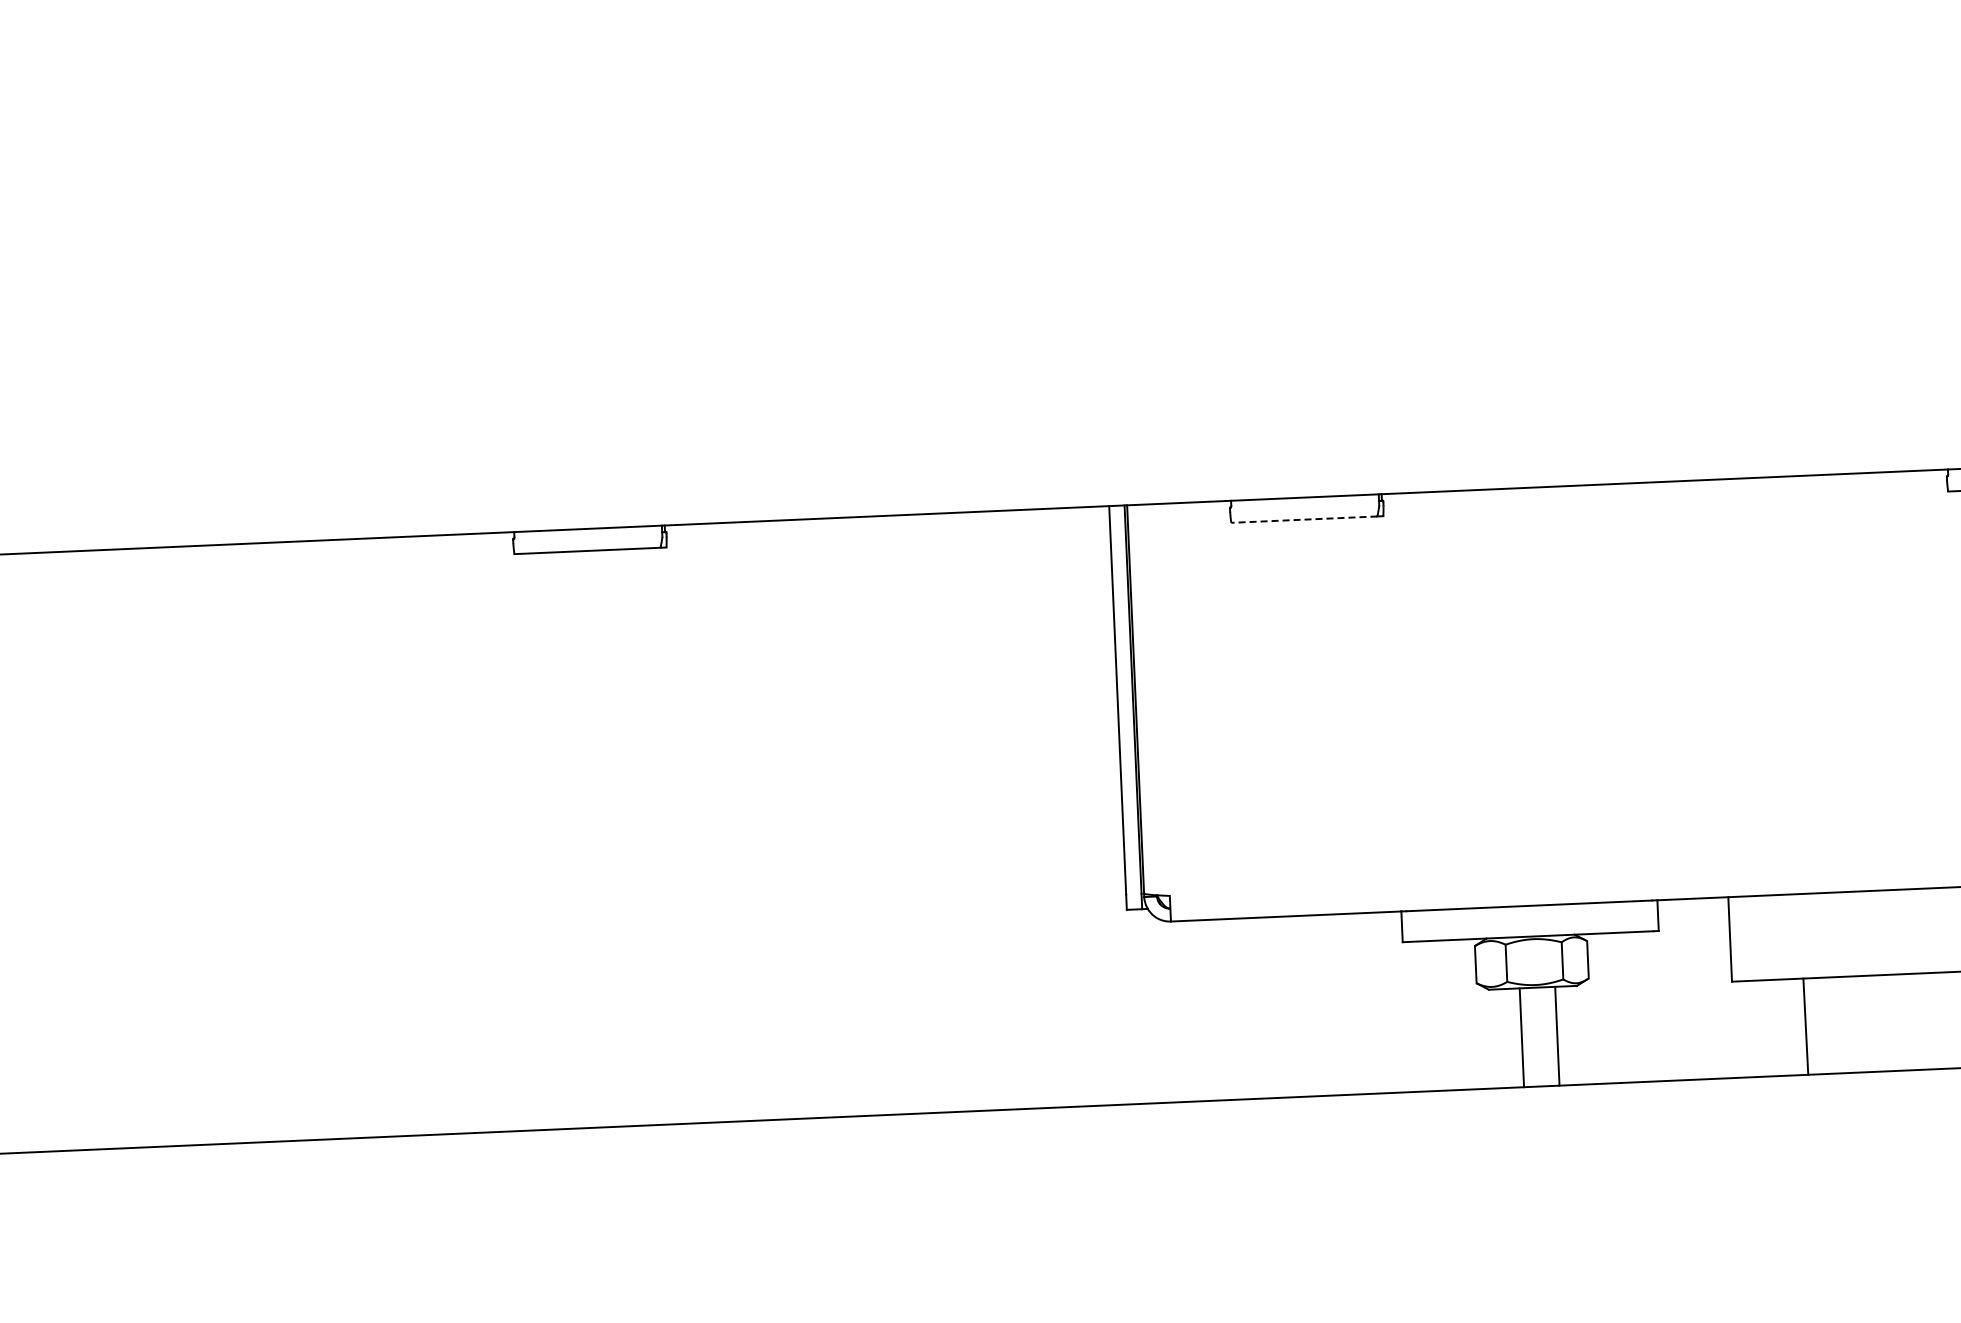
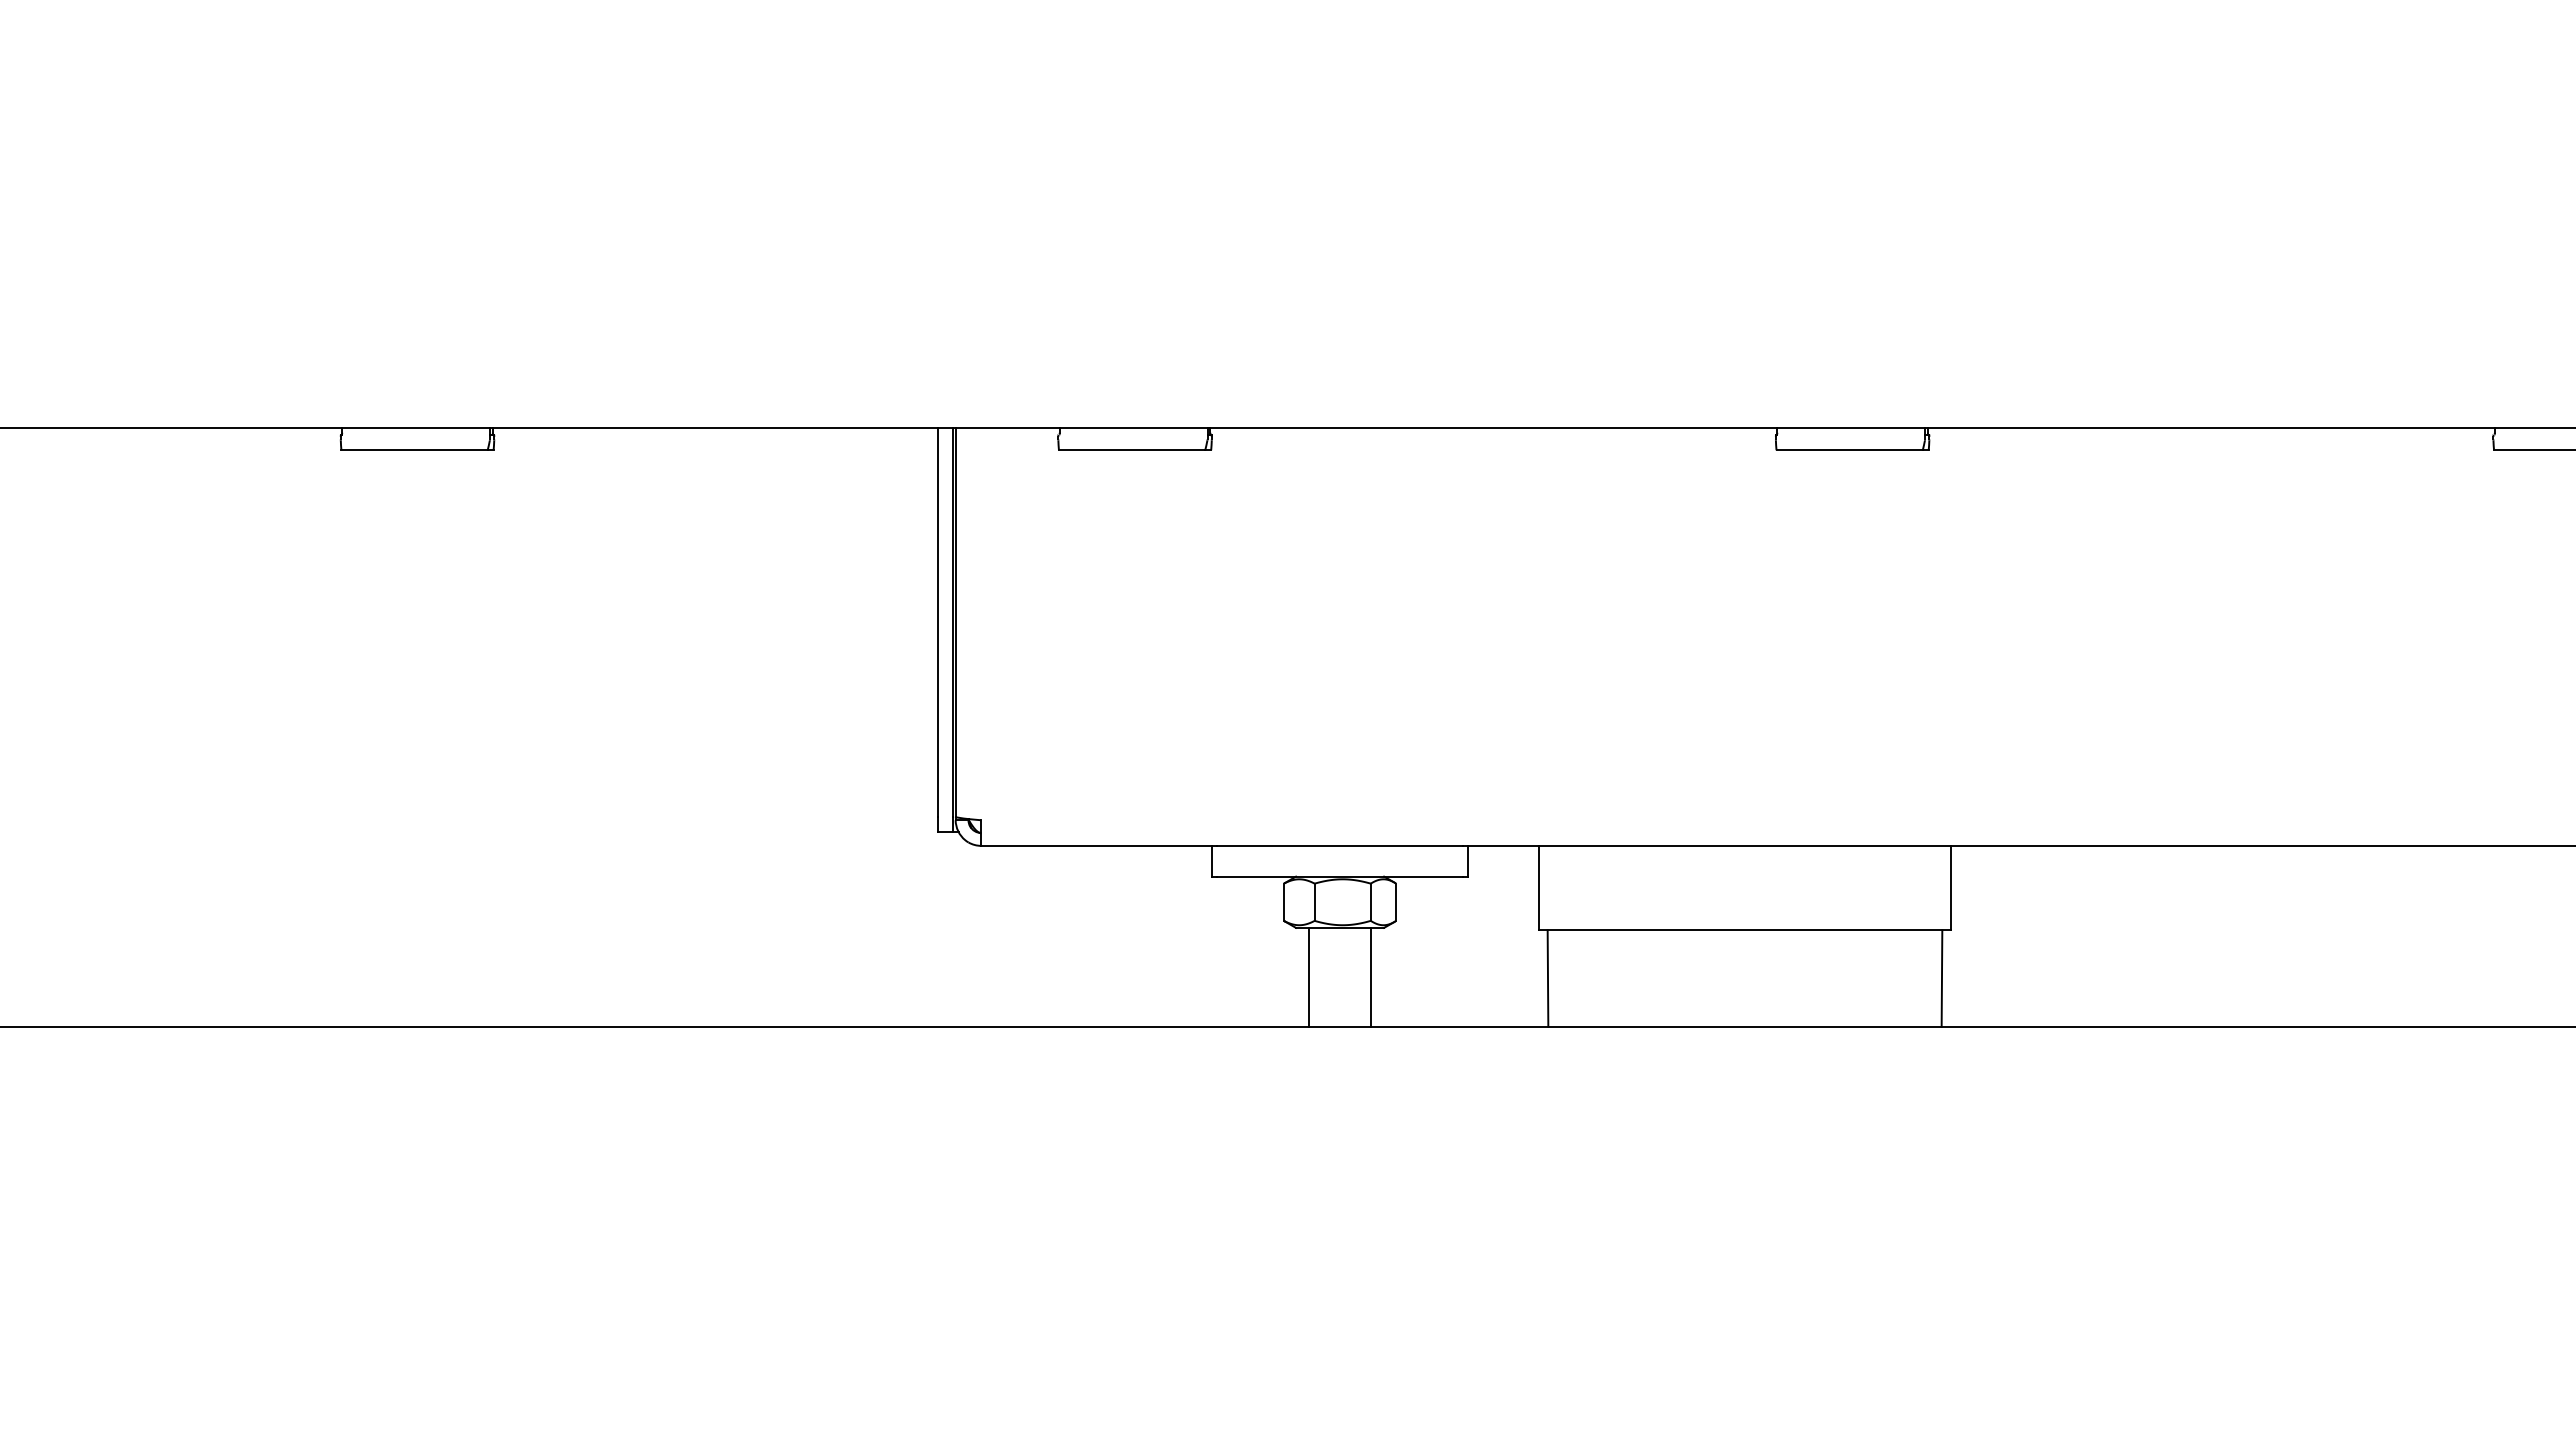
line: (1303, 519) -> (1131, 450), dashed -> solid
line: (1805, 1026) -> (1547, 978), moved
line: (1557, 1035) -> (1309, 976), moved
line: (1521, 1036) -> (1370, 976), moved

